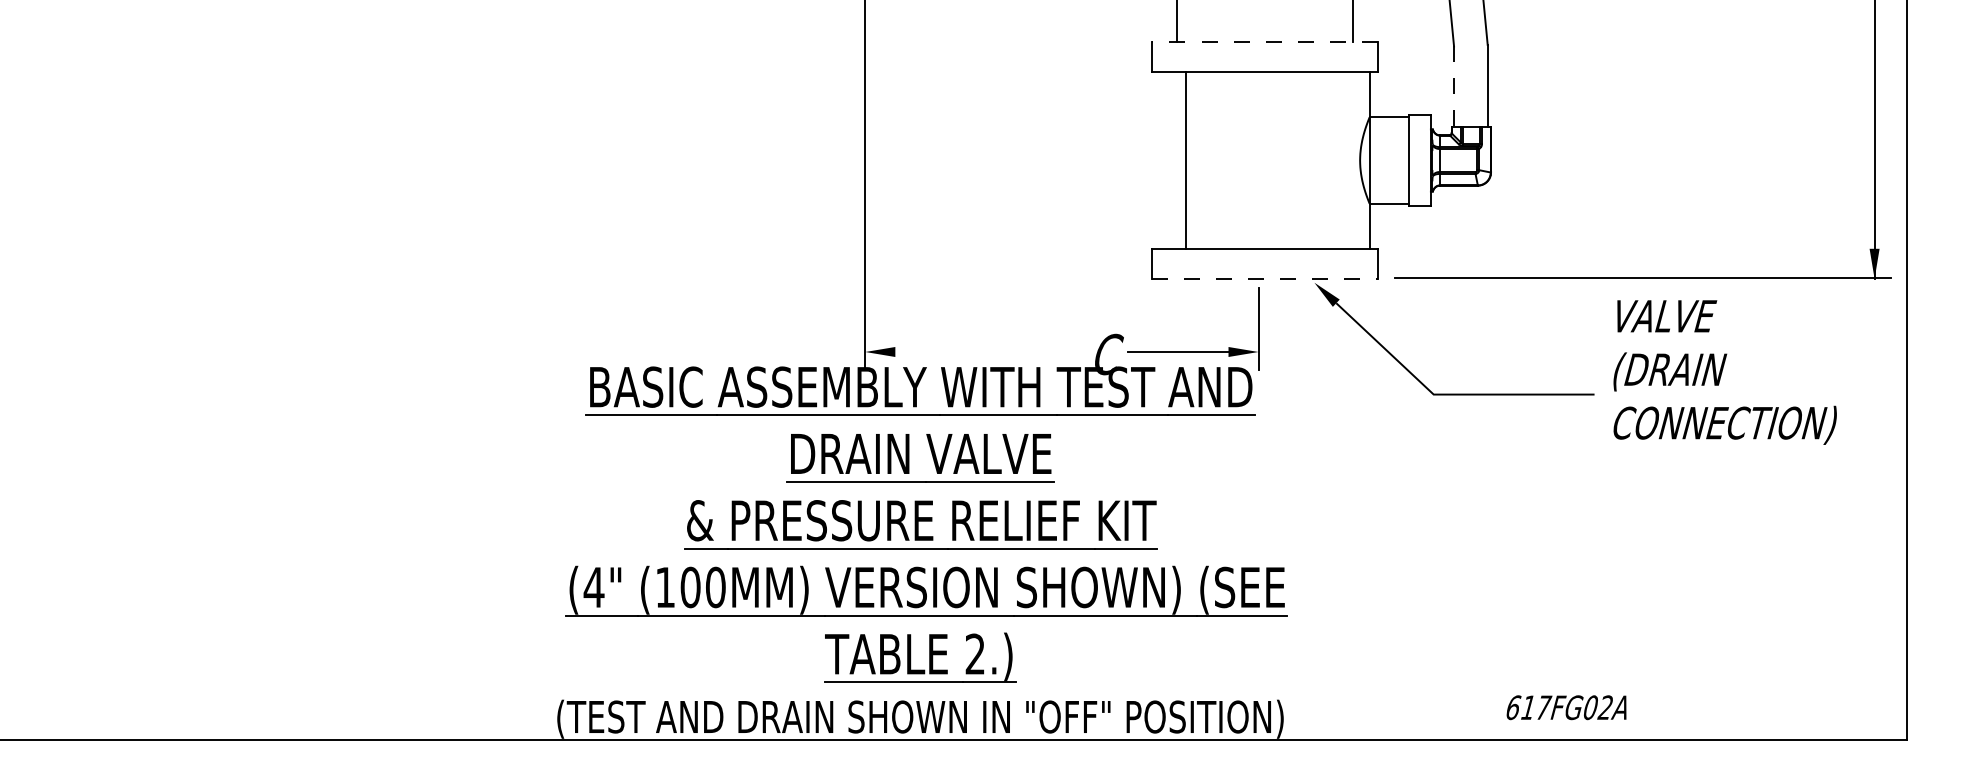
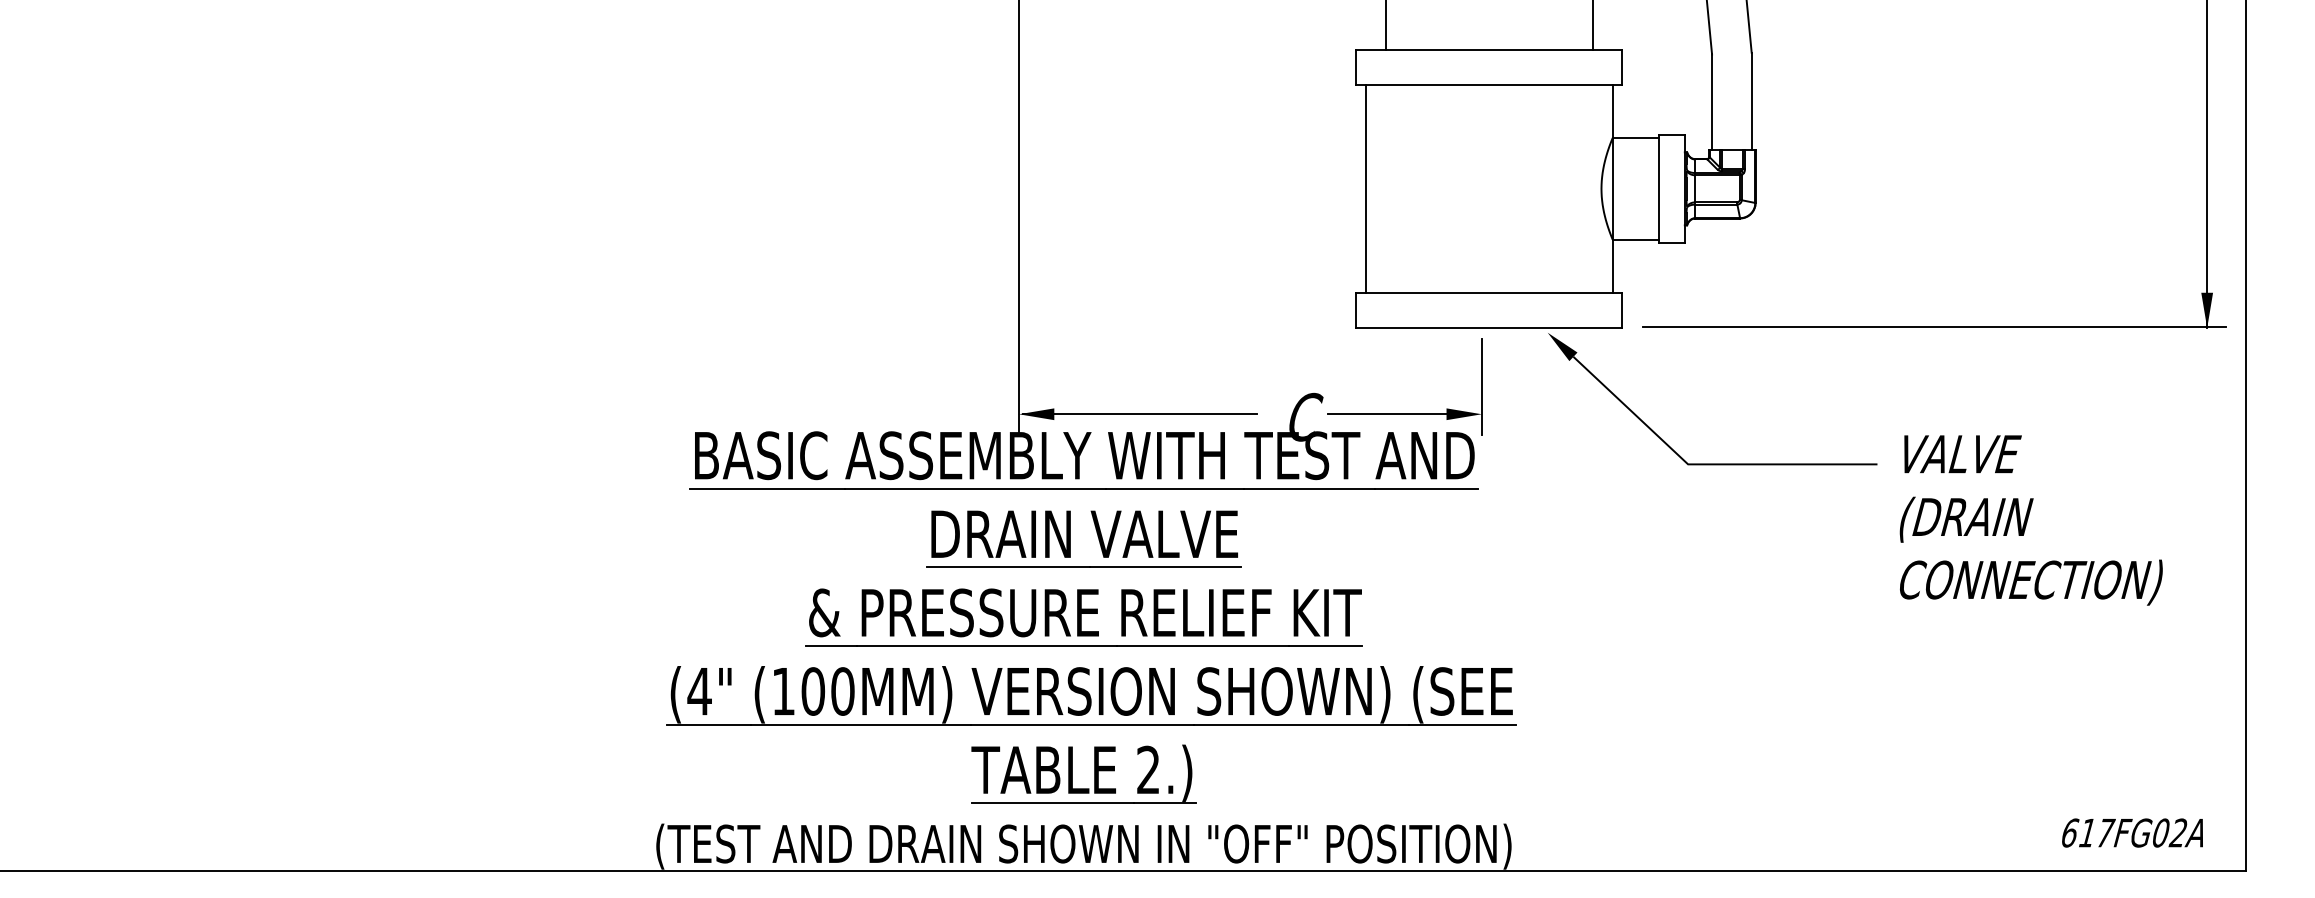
line: (1265, 42) -> (1489, 49), dashed -> solid
line: (1454, 87) -> (1712, 102), dashed -> solid
line: (1186, 160) -> (1365, 188), moved
line: (1265, 278) -> (1489, 327), dashed -> solid
line: (968, 352) -> (1140, 414), added
text: (1724, 372) -> (2030, 520), moved
text: (1566, 707) -> (2132, 832), moved

